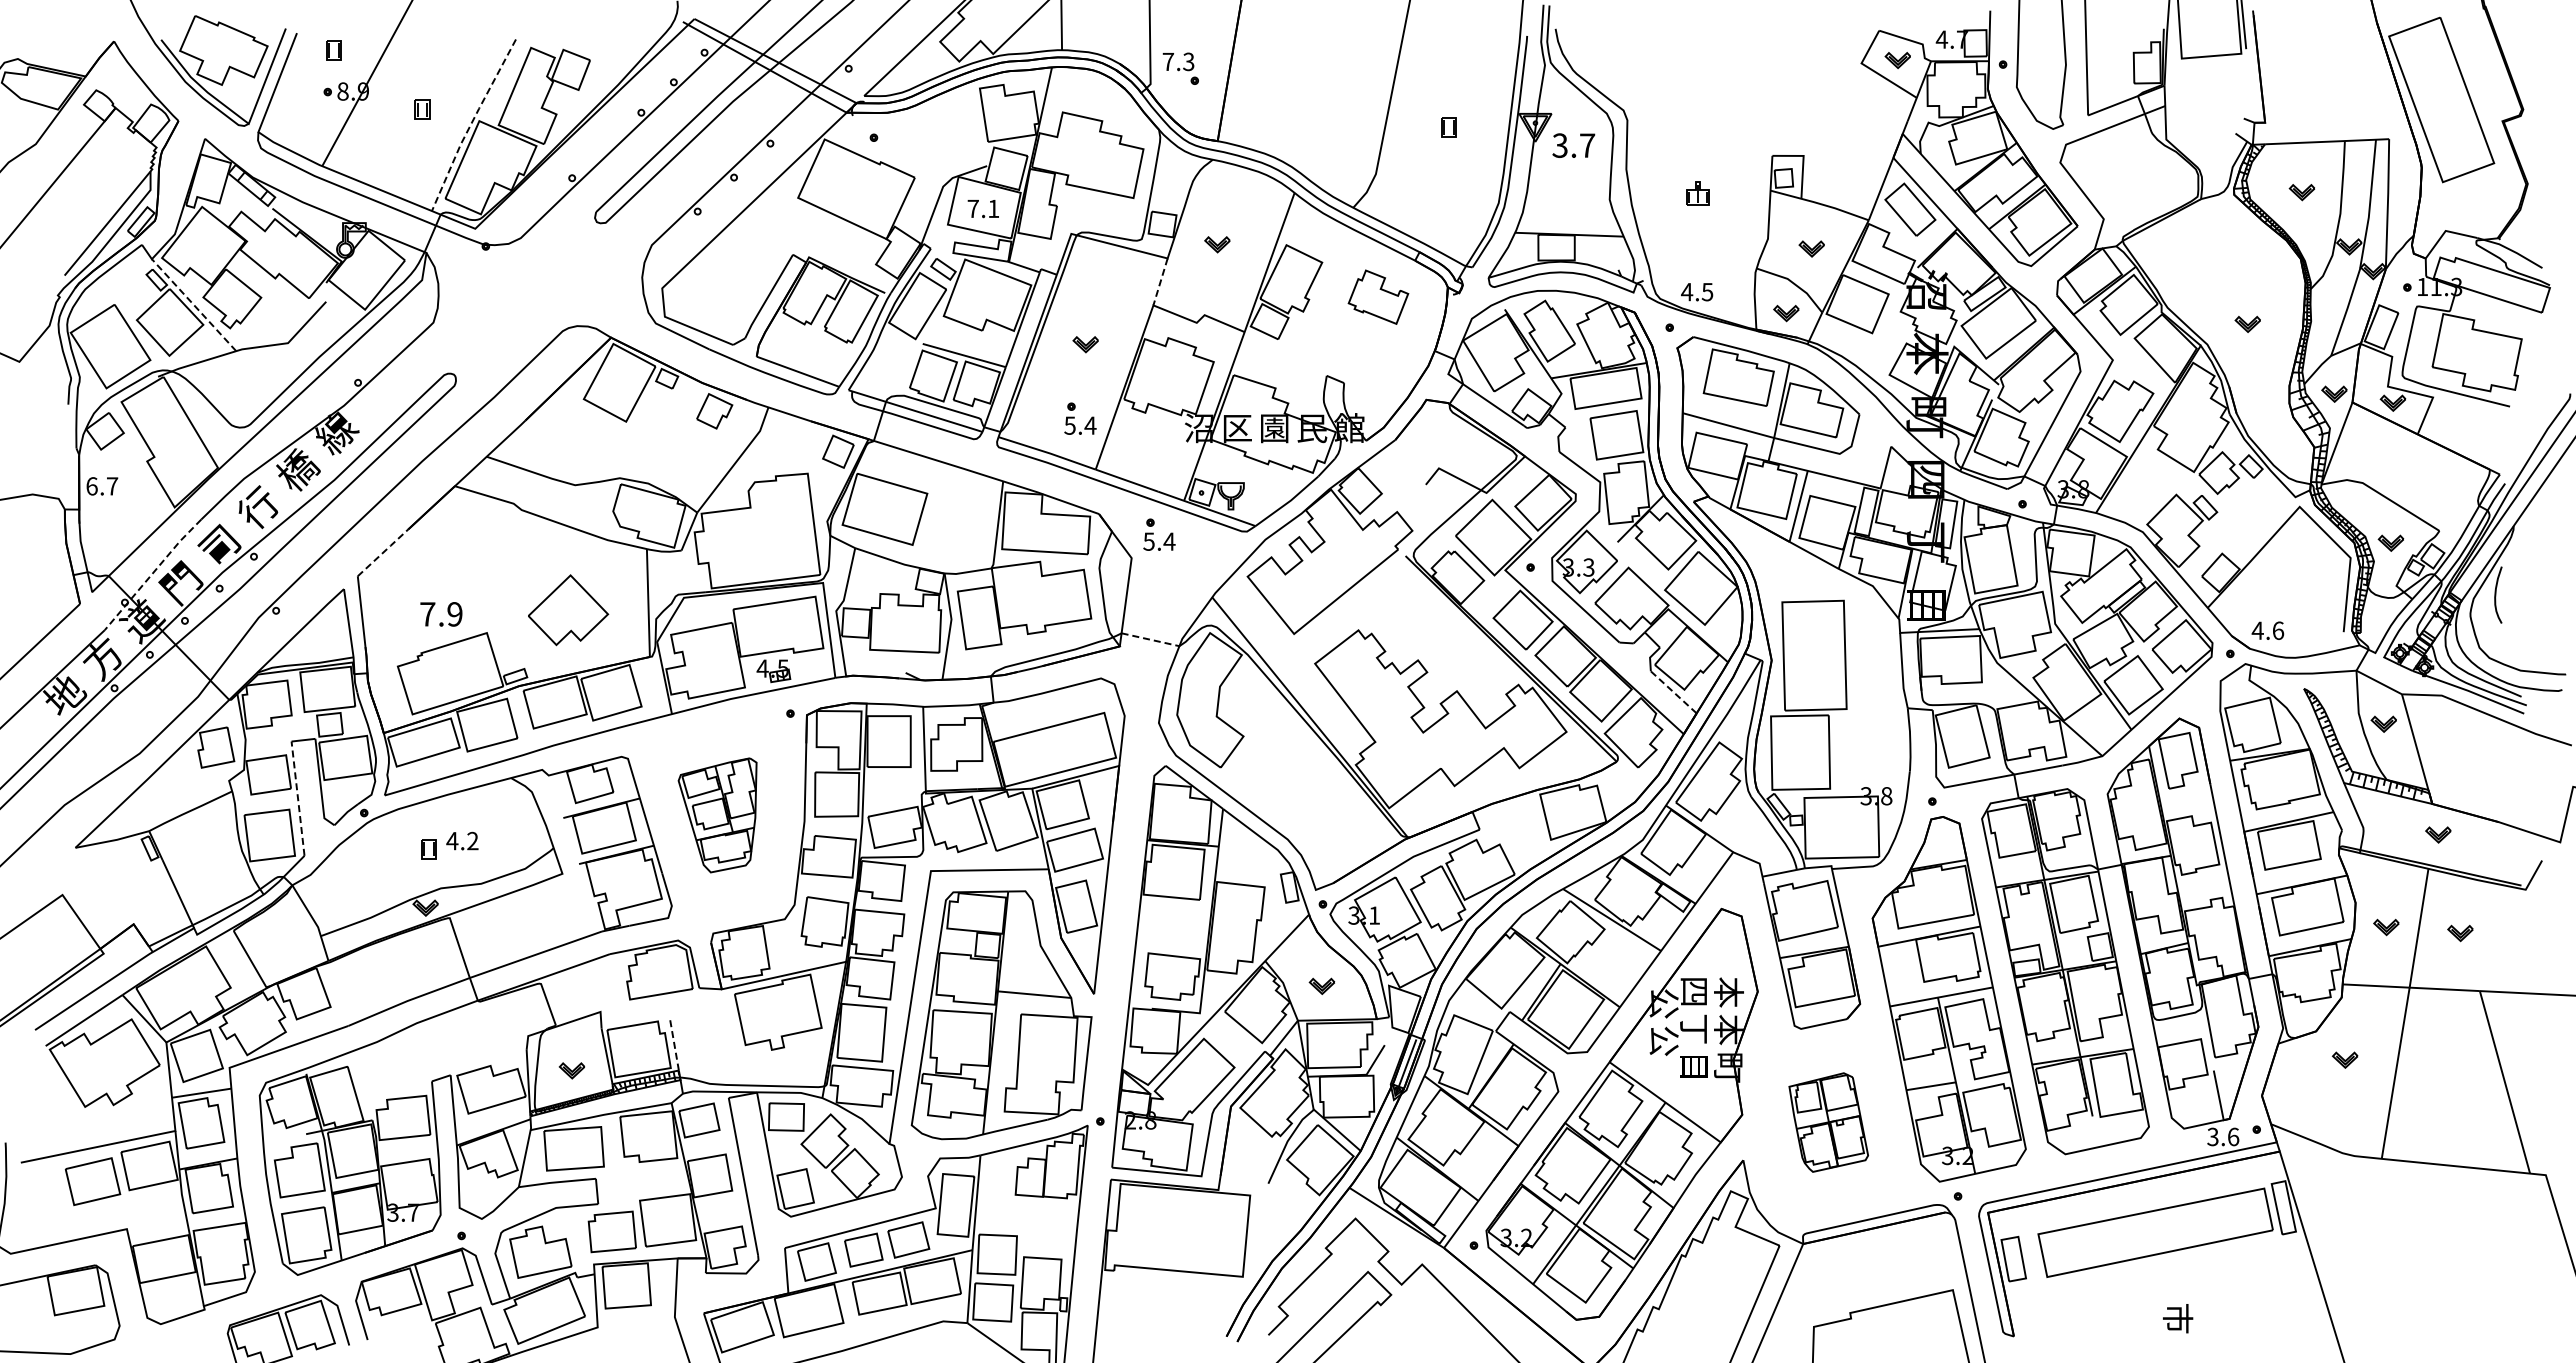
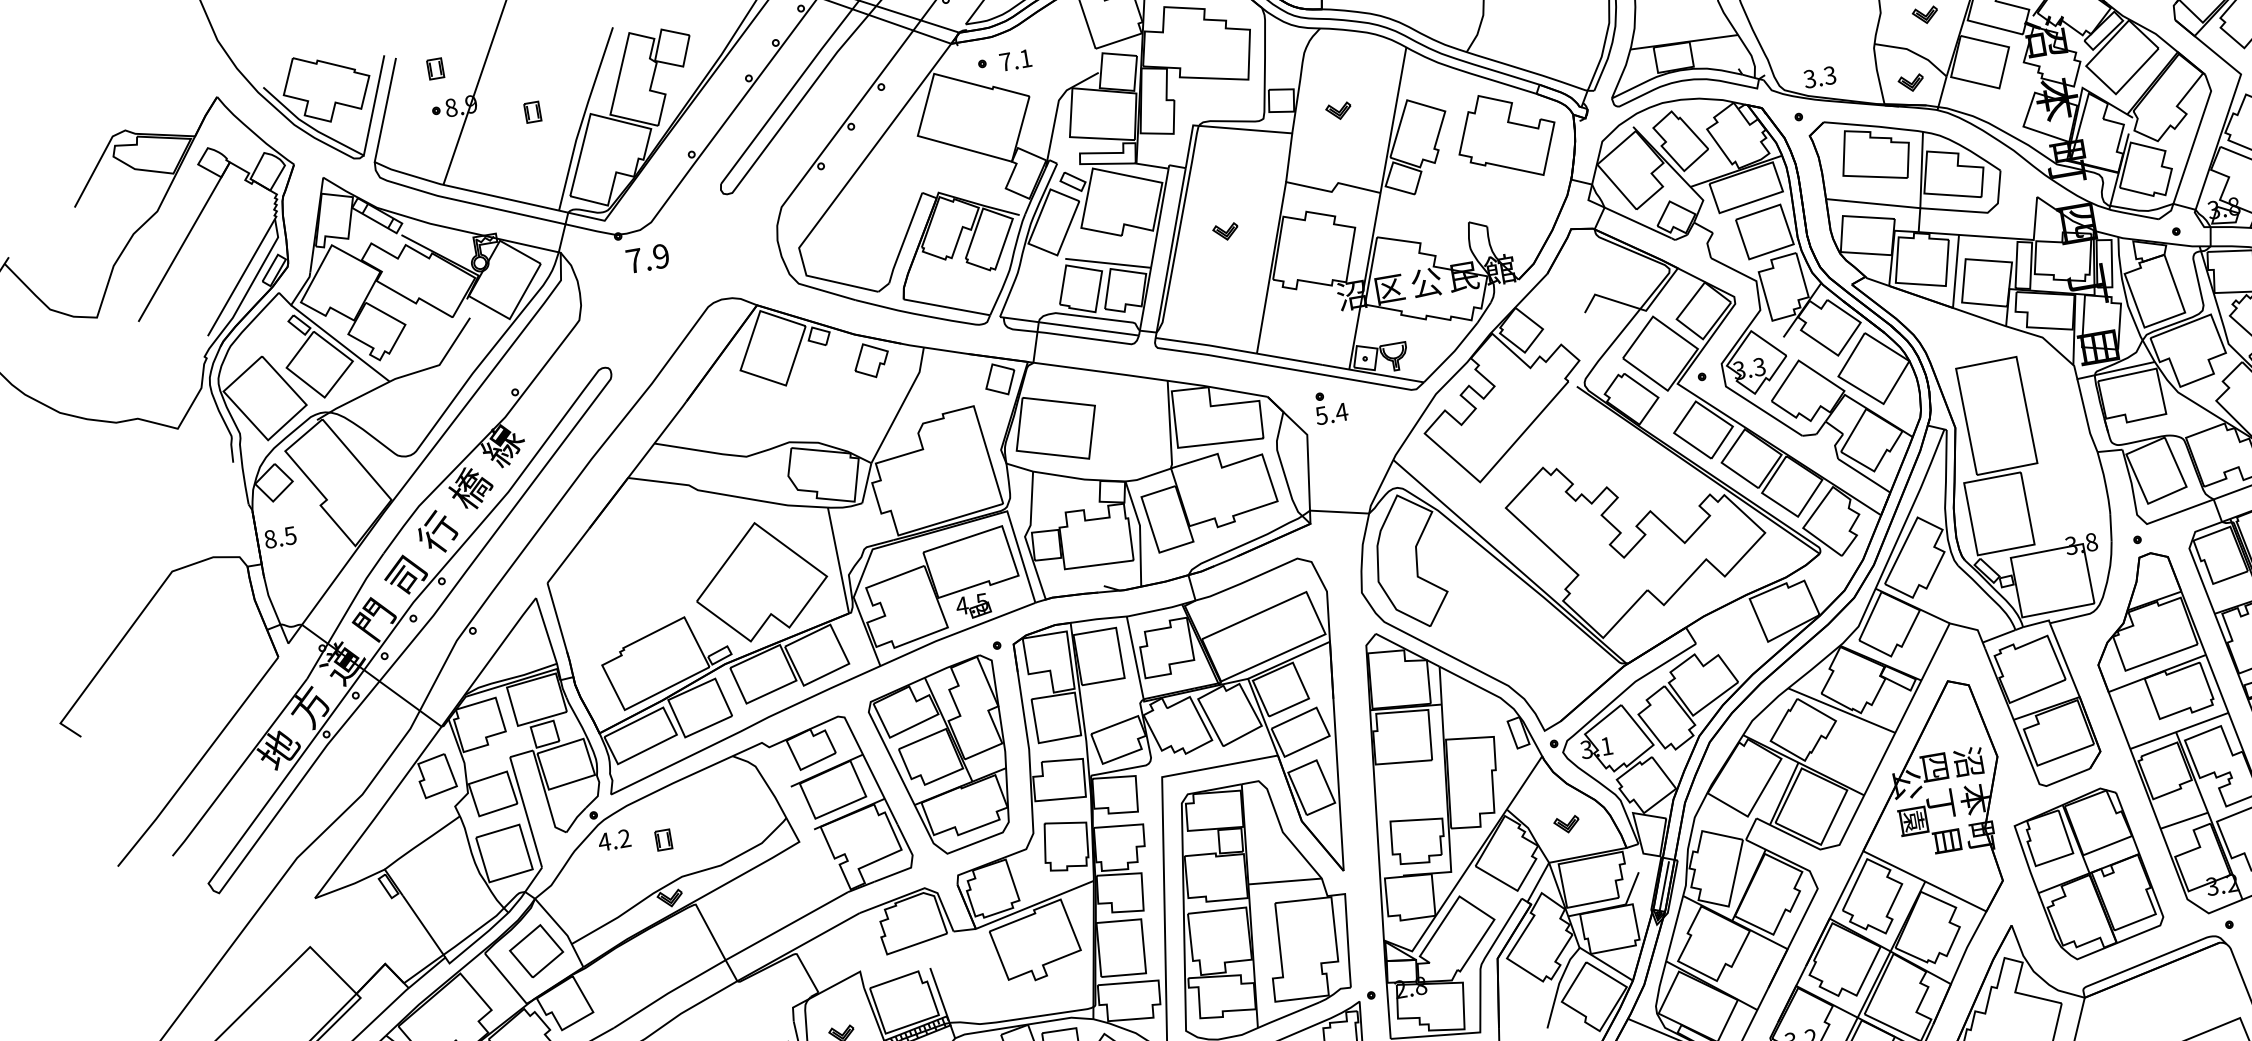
line: (471, 124) -> (583, 118), dashed -> solid
text: (982, 209) -> (1014, 61), moved
line: (1160, 281) -> (1289, 157), dashed -> solid
text: (1697, 291) -> (1820, 76), 4.5 -> 3.3
part: (1378, 296) -> (1506, 135), size x1.67
line: (193, 304) -> (339, 342), dashed -> solid
part: (1080, 418) -> (1233, 305), removed
text: (1274, 428) -> (1426, 282), 園 -> 公
text: (102, 486) -> (280, 537), 6.7 -> 8.5
line: (383, 552) -> (568, 555), dashed -> solid
line: (152, 573) -> (344, 614), dashed -> solid
part: (568, 610) -> (760, 581), size x1.67
text: (441, 614) -> (647, 258), moved
line: (1150, 639) -> (1339, 511), dashed -> solid
line: (1673, 692) -> (1863, 475), dashed -> solid
line: (298, 798) -> (526, 812), dashed -> solid
part: (717, 815) -> (942, 758), size x1.67
text: (462, 840) -> (614, 839), moved
part: (284, 937) -> (536, 951), added
text: (1728, 992) -> (1968, 762), 本 -> 沼
text: (1663, 1040) -> (1912, 820), 公 -> 園
line: (674, 1045) -> (938, 992), dashed -> solid
part: (1828, 1122) -> (2089, 873), size x1.67

